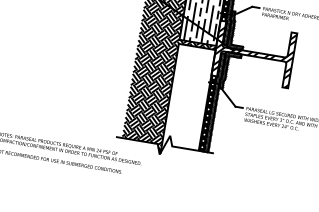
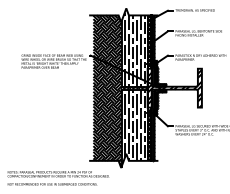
hatch: (188, 96) -> (134, 124), added

